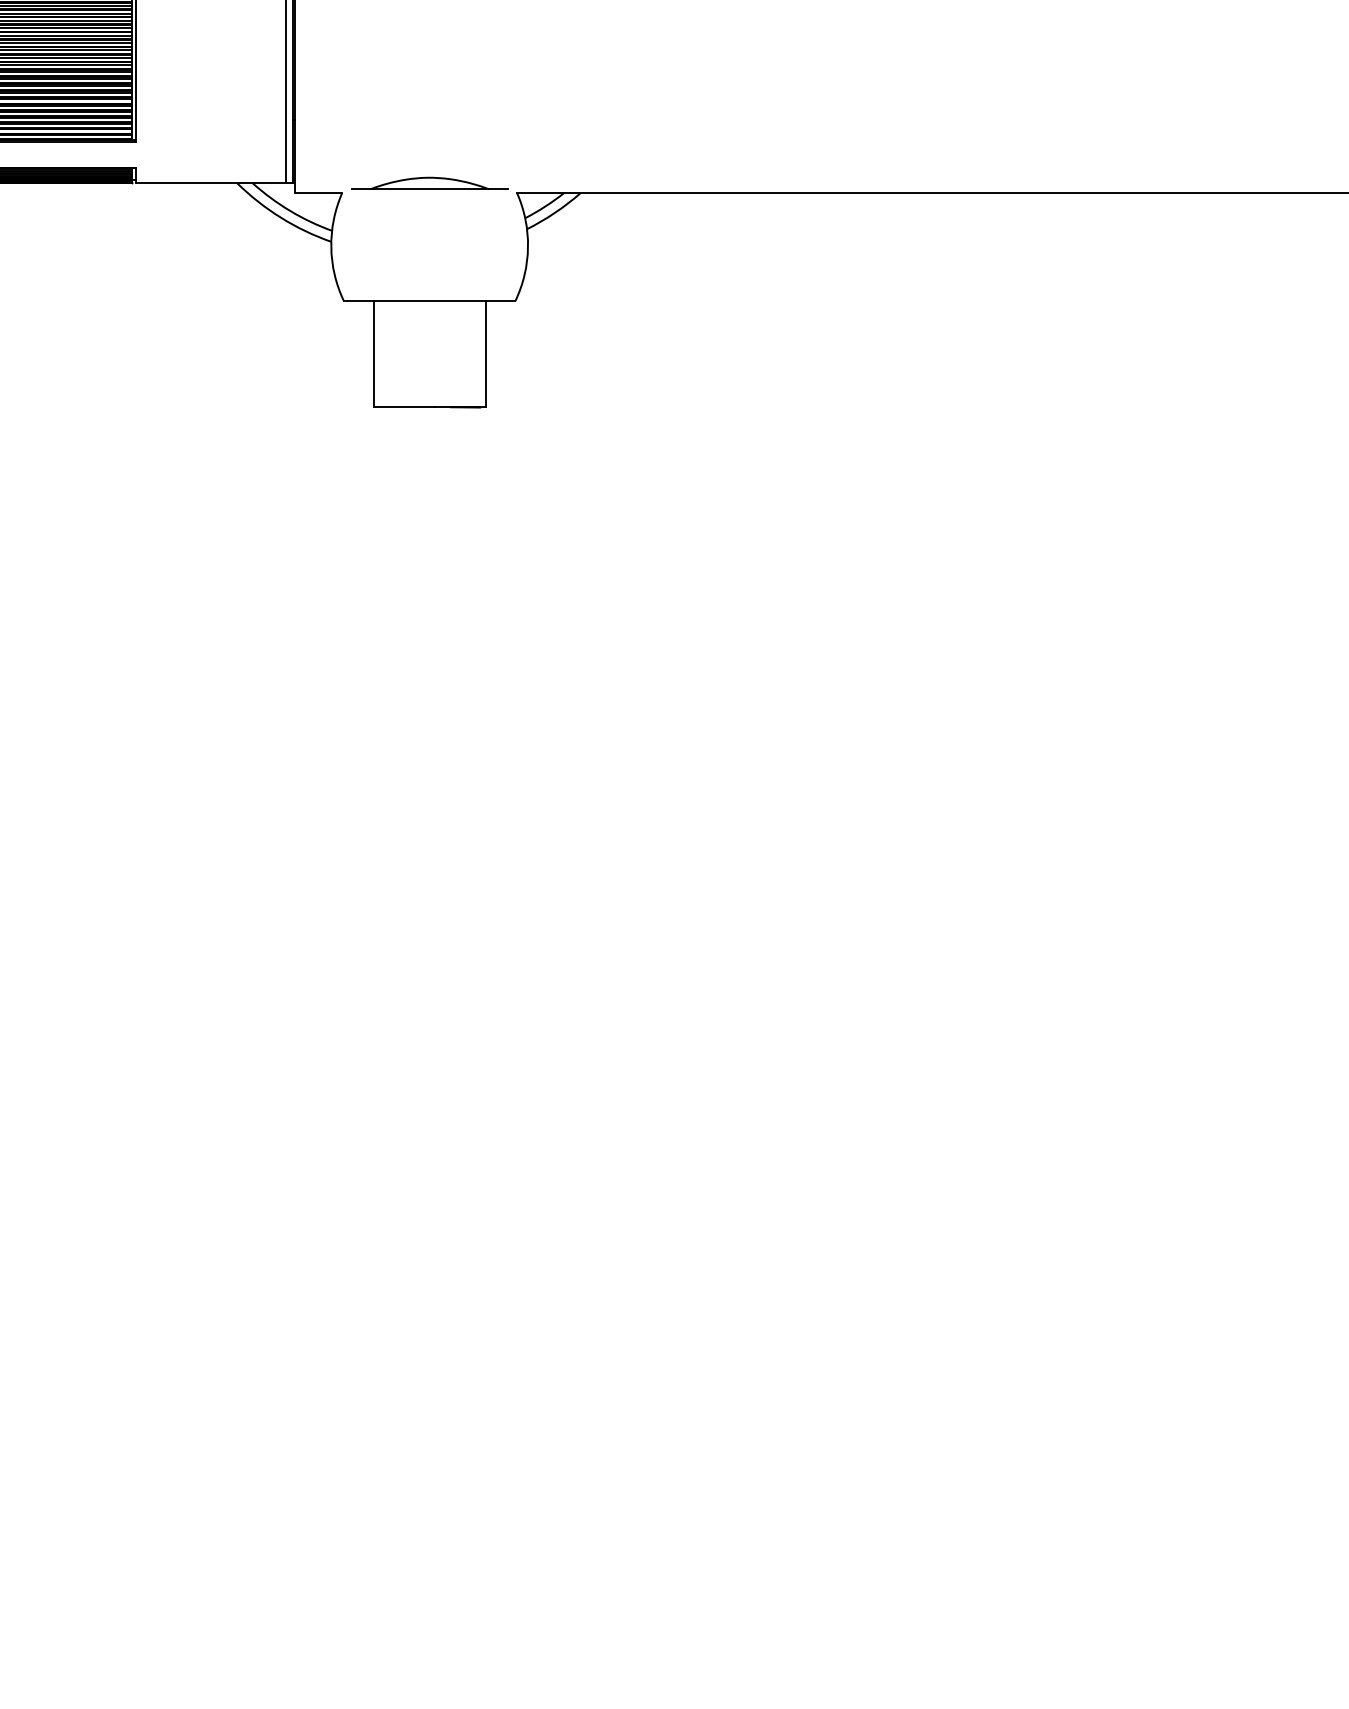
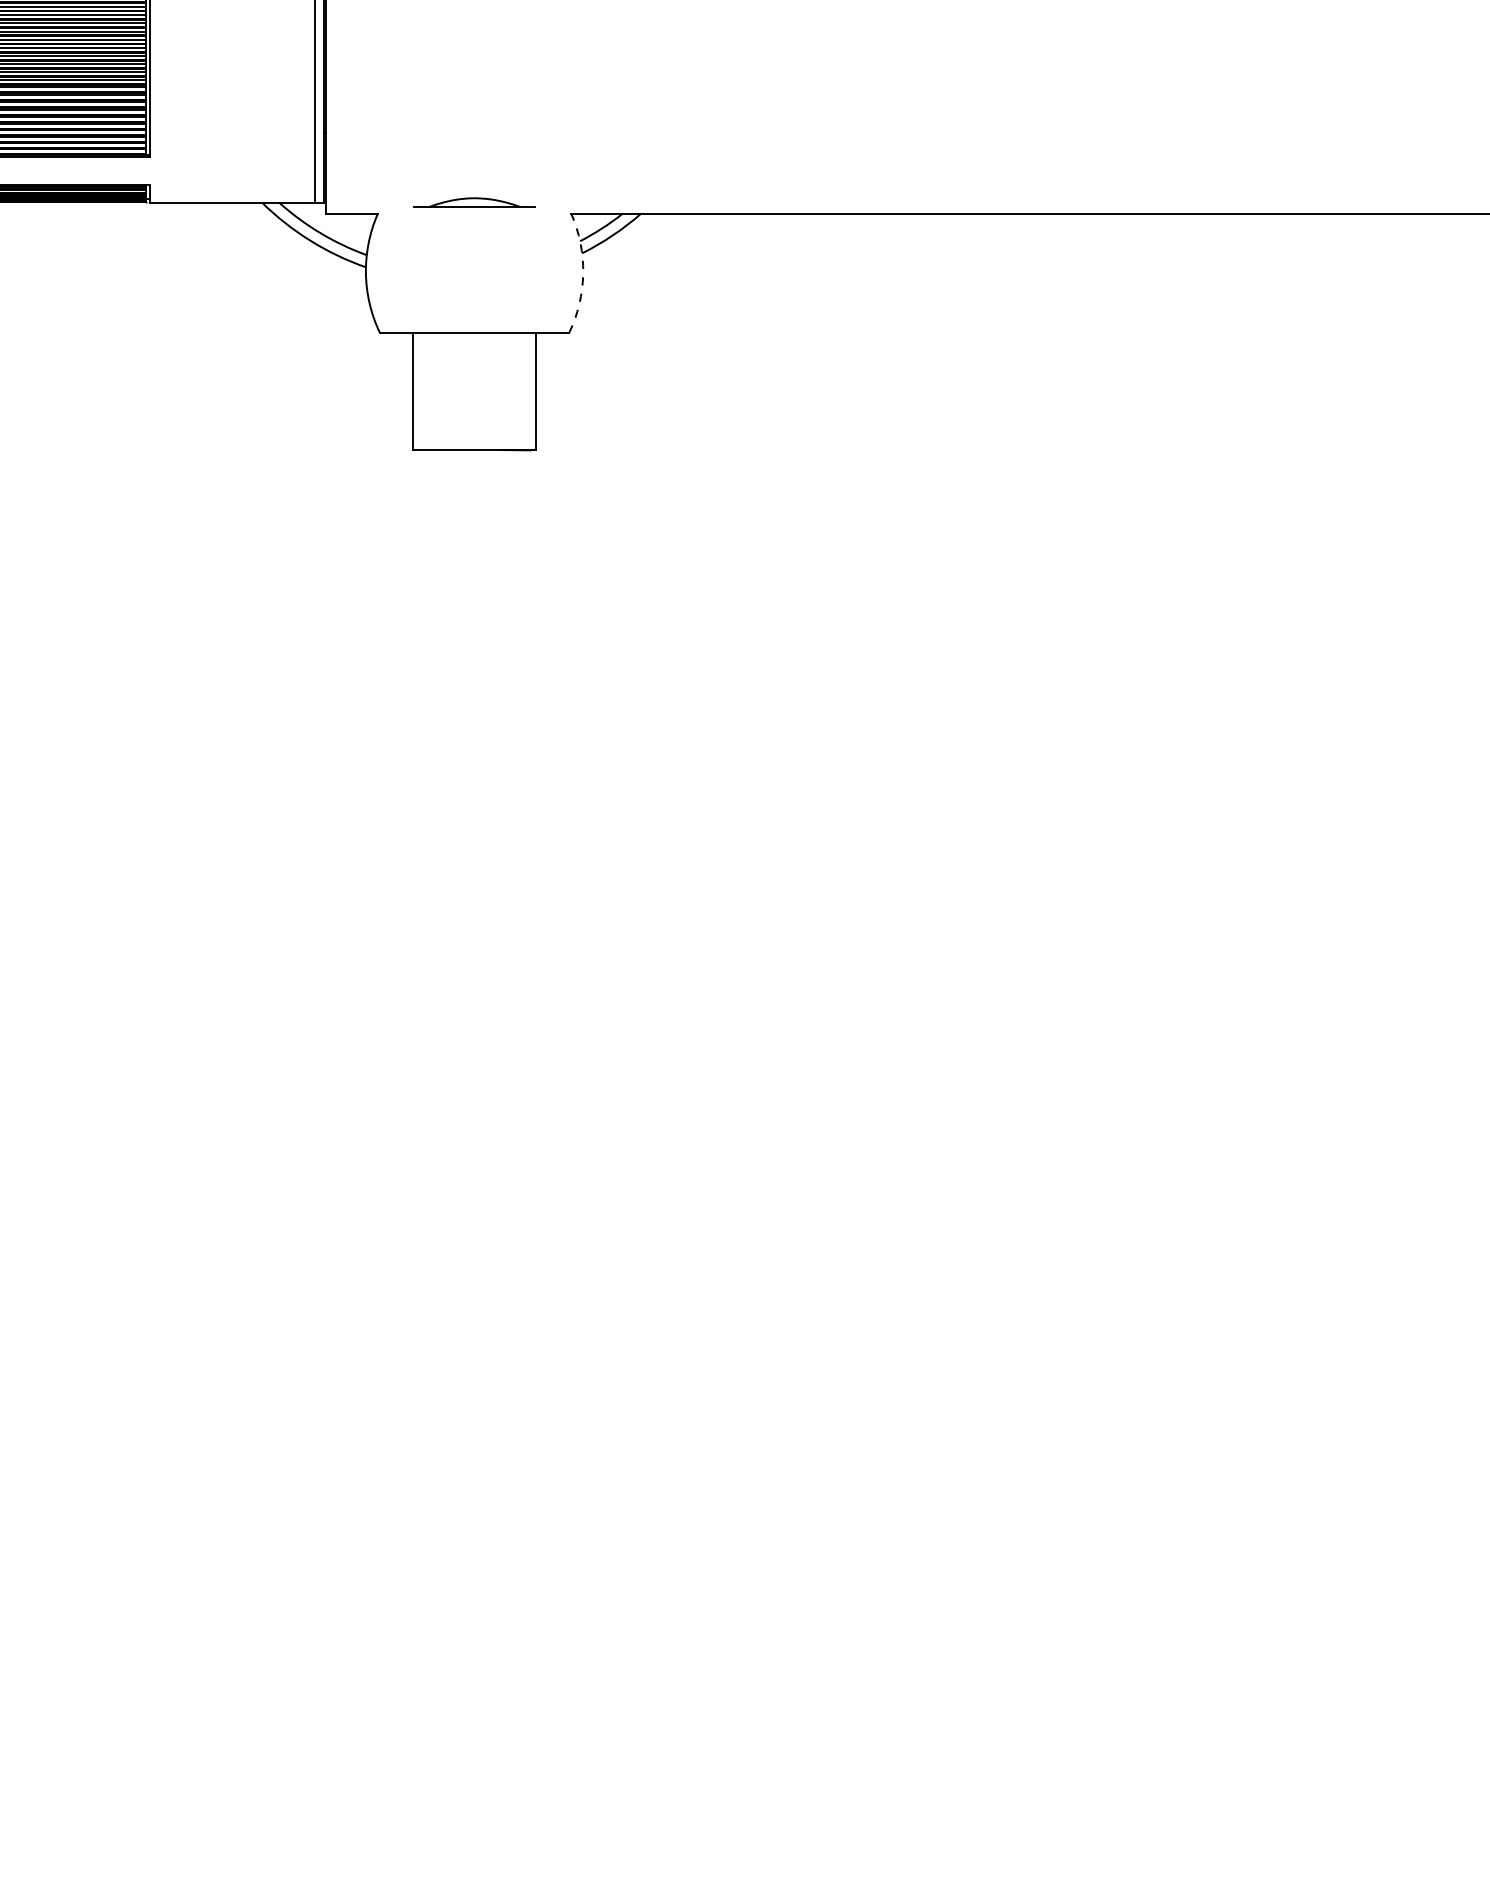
part: (429, 182) -> (474, 201), size x0.7
arc: (528, 247) -> (583, 273), solid -> dashed

